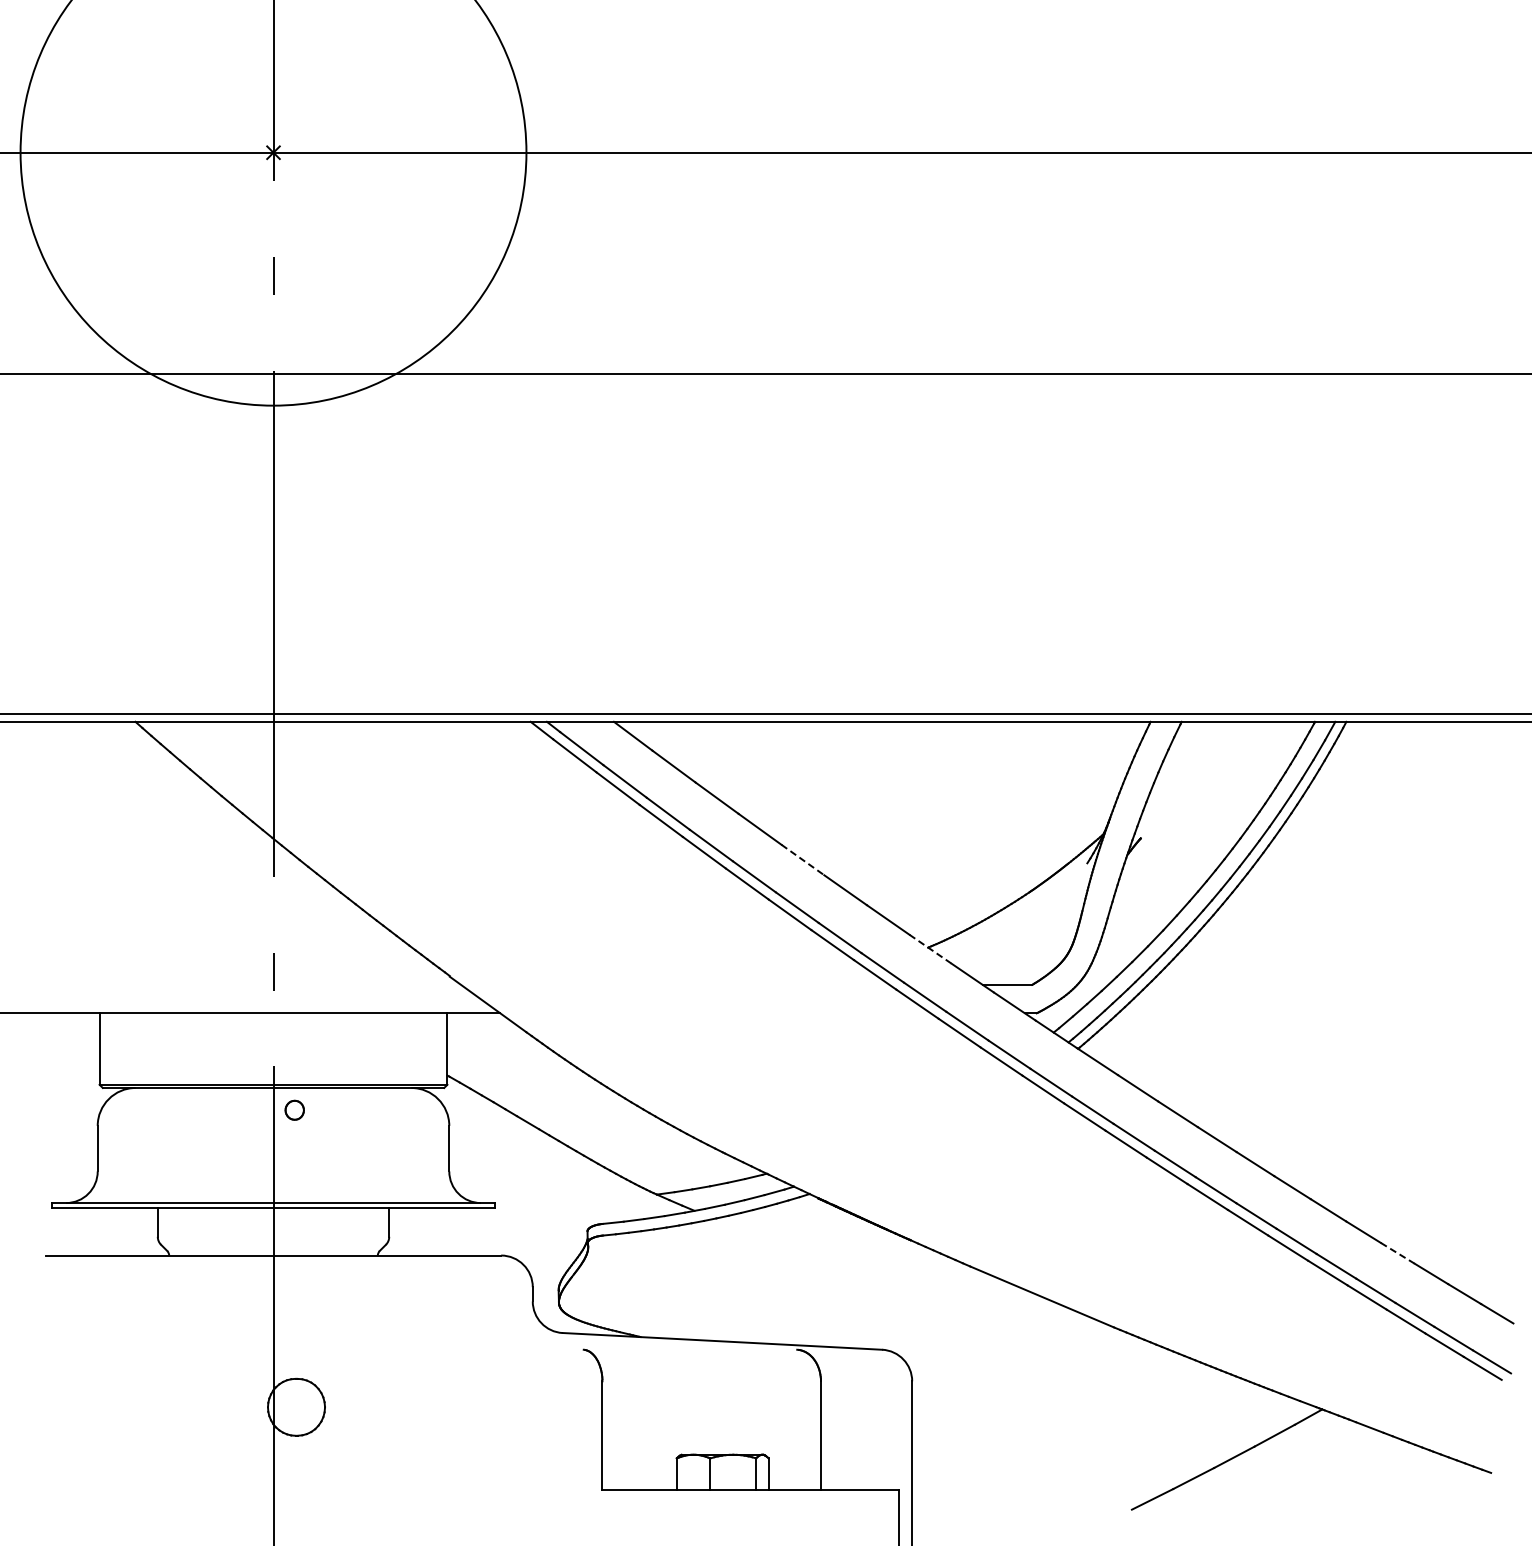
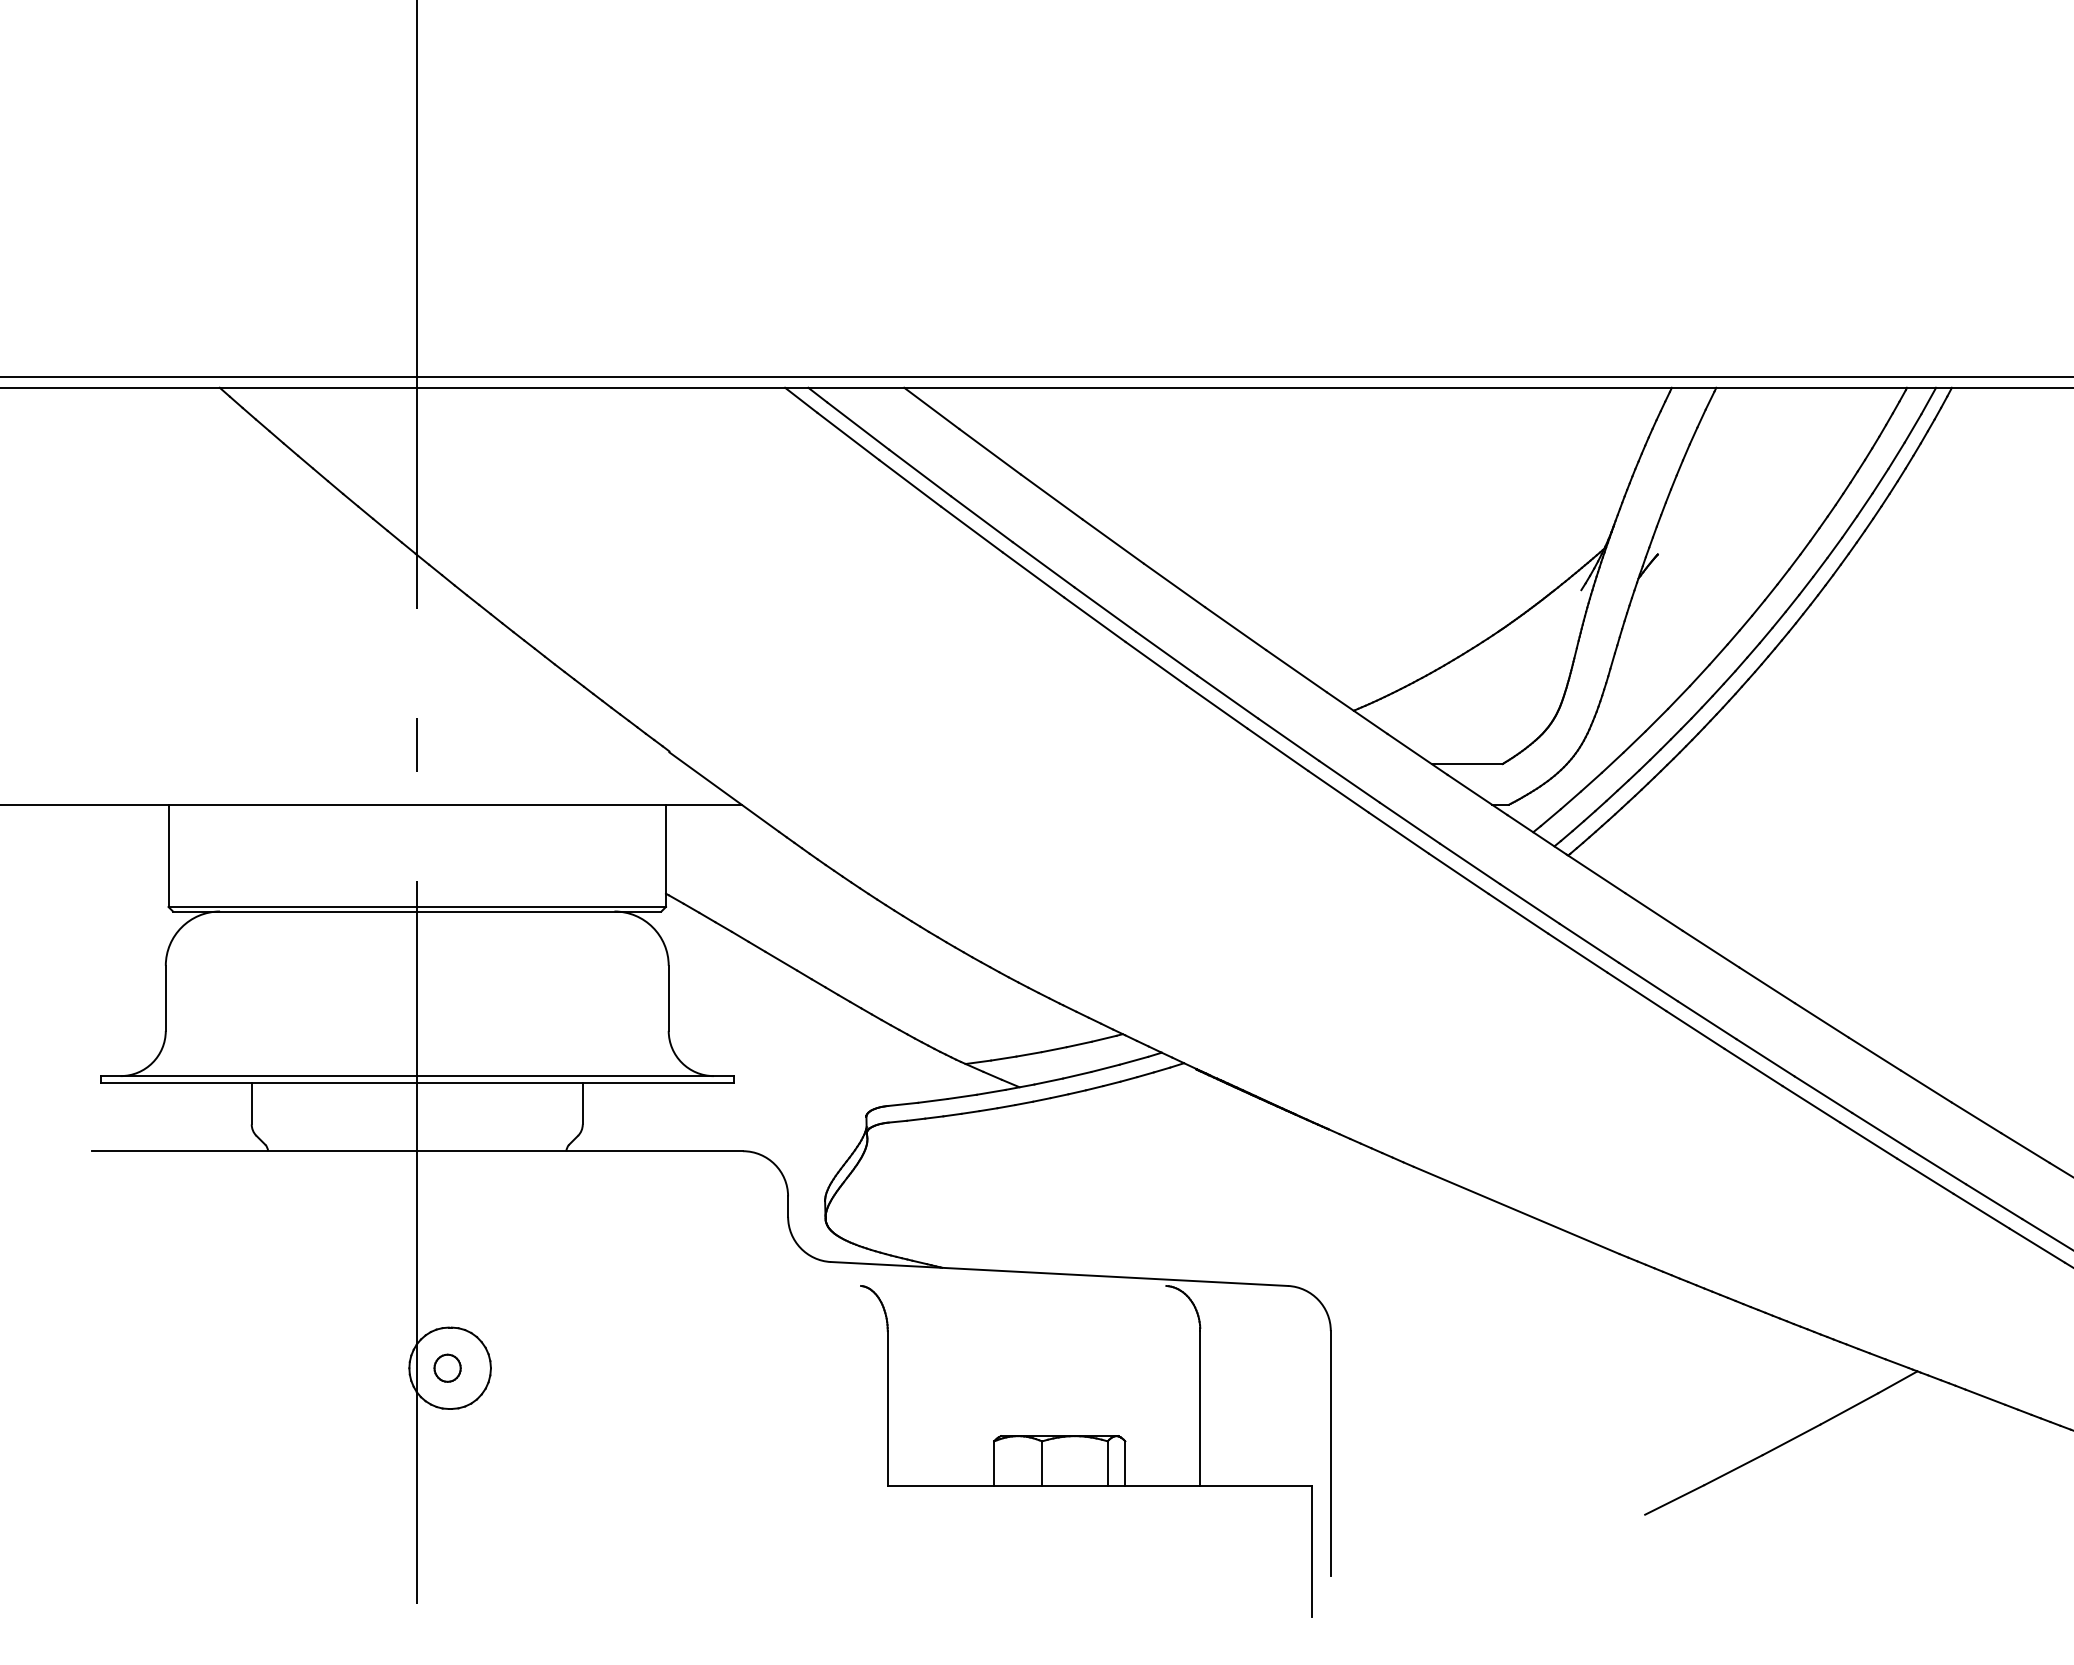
line: (803, 860) -> (1175, 586), dashed -> solid
line: (930, 949) -> (1357, 713), dashed -> solid
part: (294, 1109) -> (447, 1367), moved
line: (1397, 1253) -> (2025, 1148), dashed -> solid

